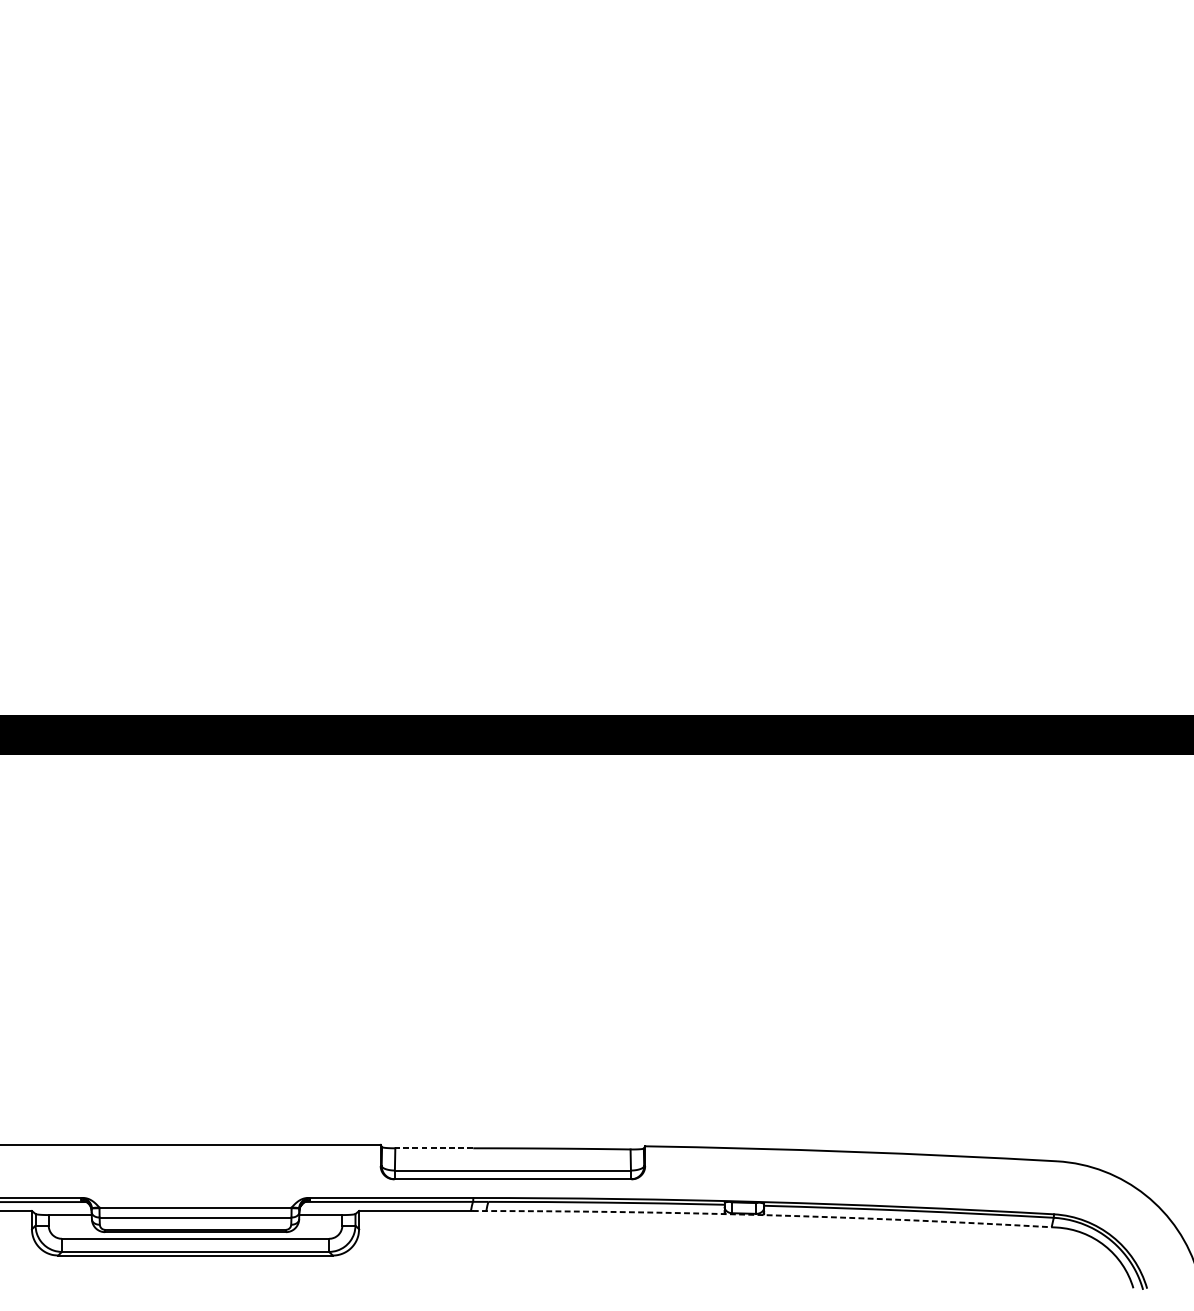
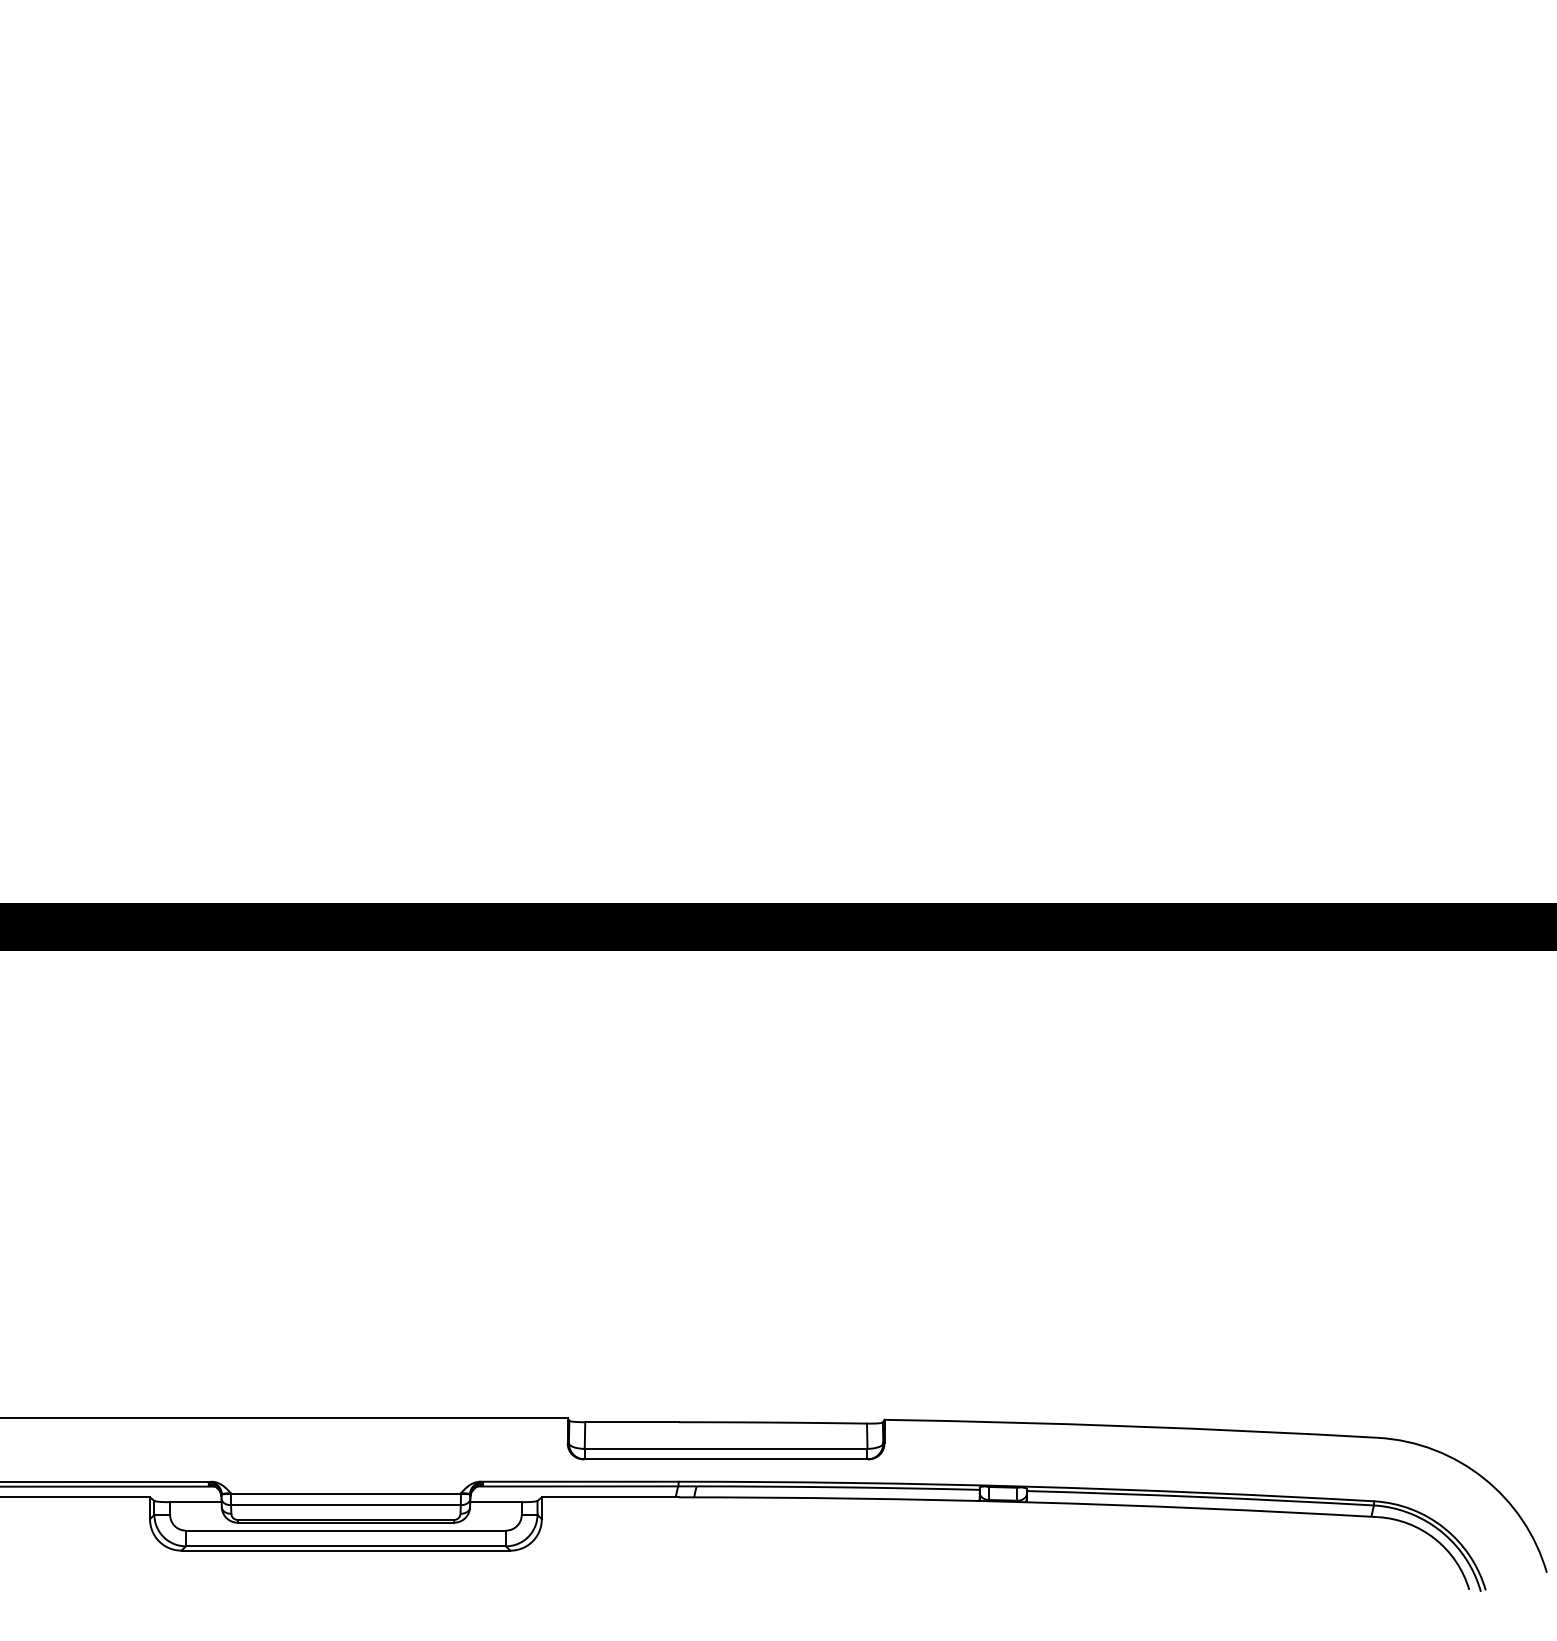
line: (433, 1148) -> (631, 1422), dashed -> solid
arc: (765, 1215) -> (1028, 1502), dashed -> solid

